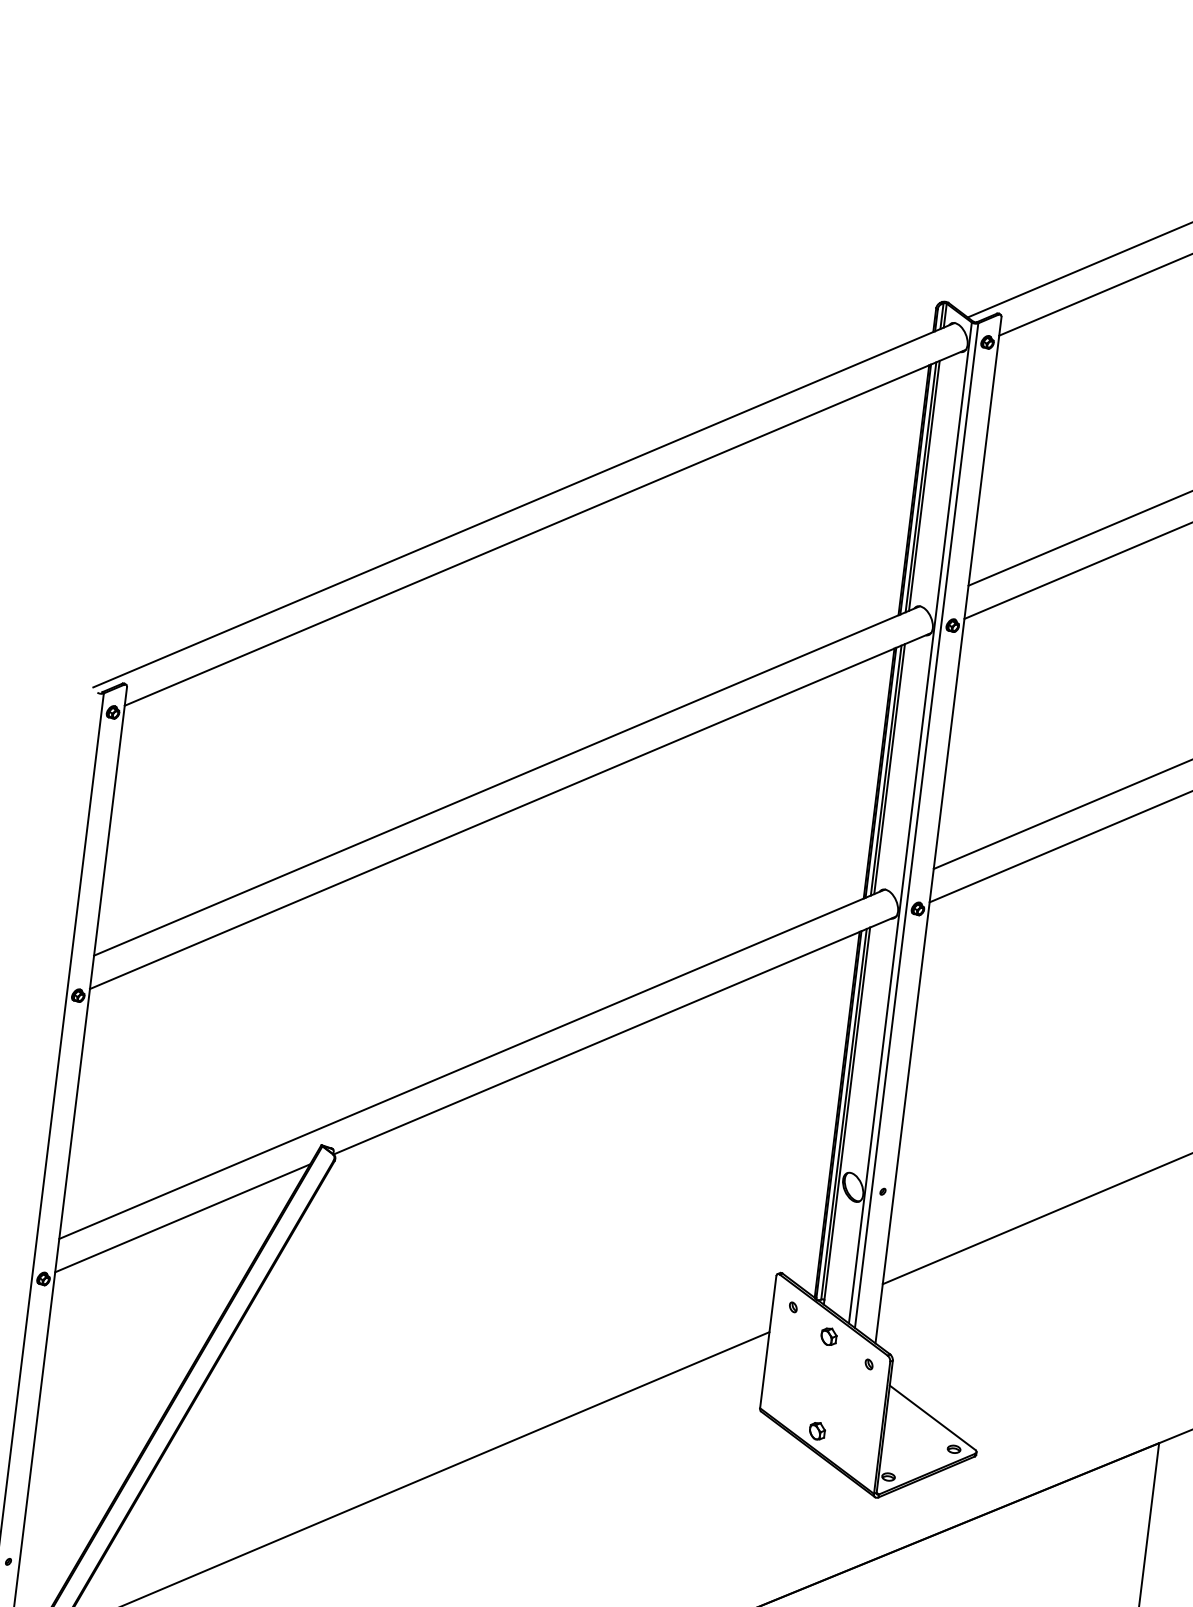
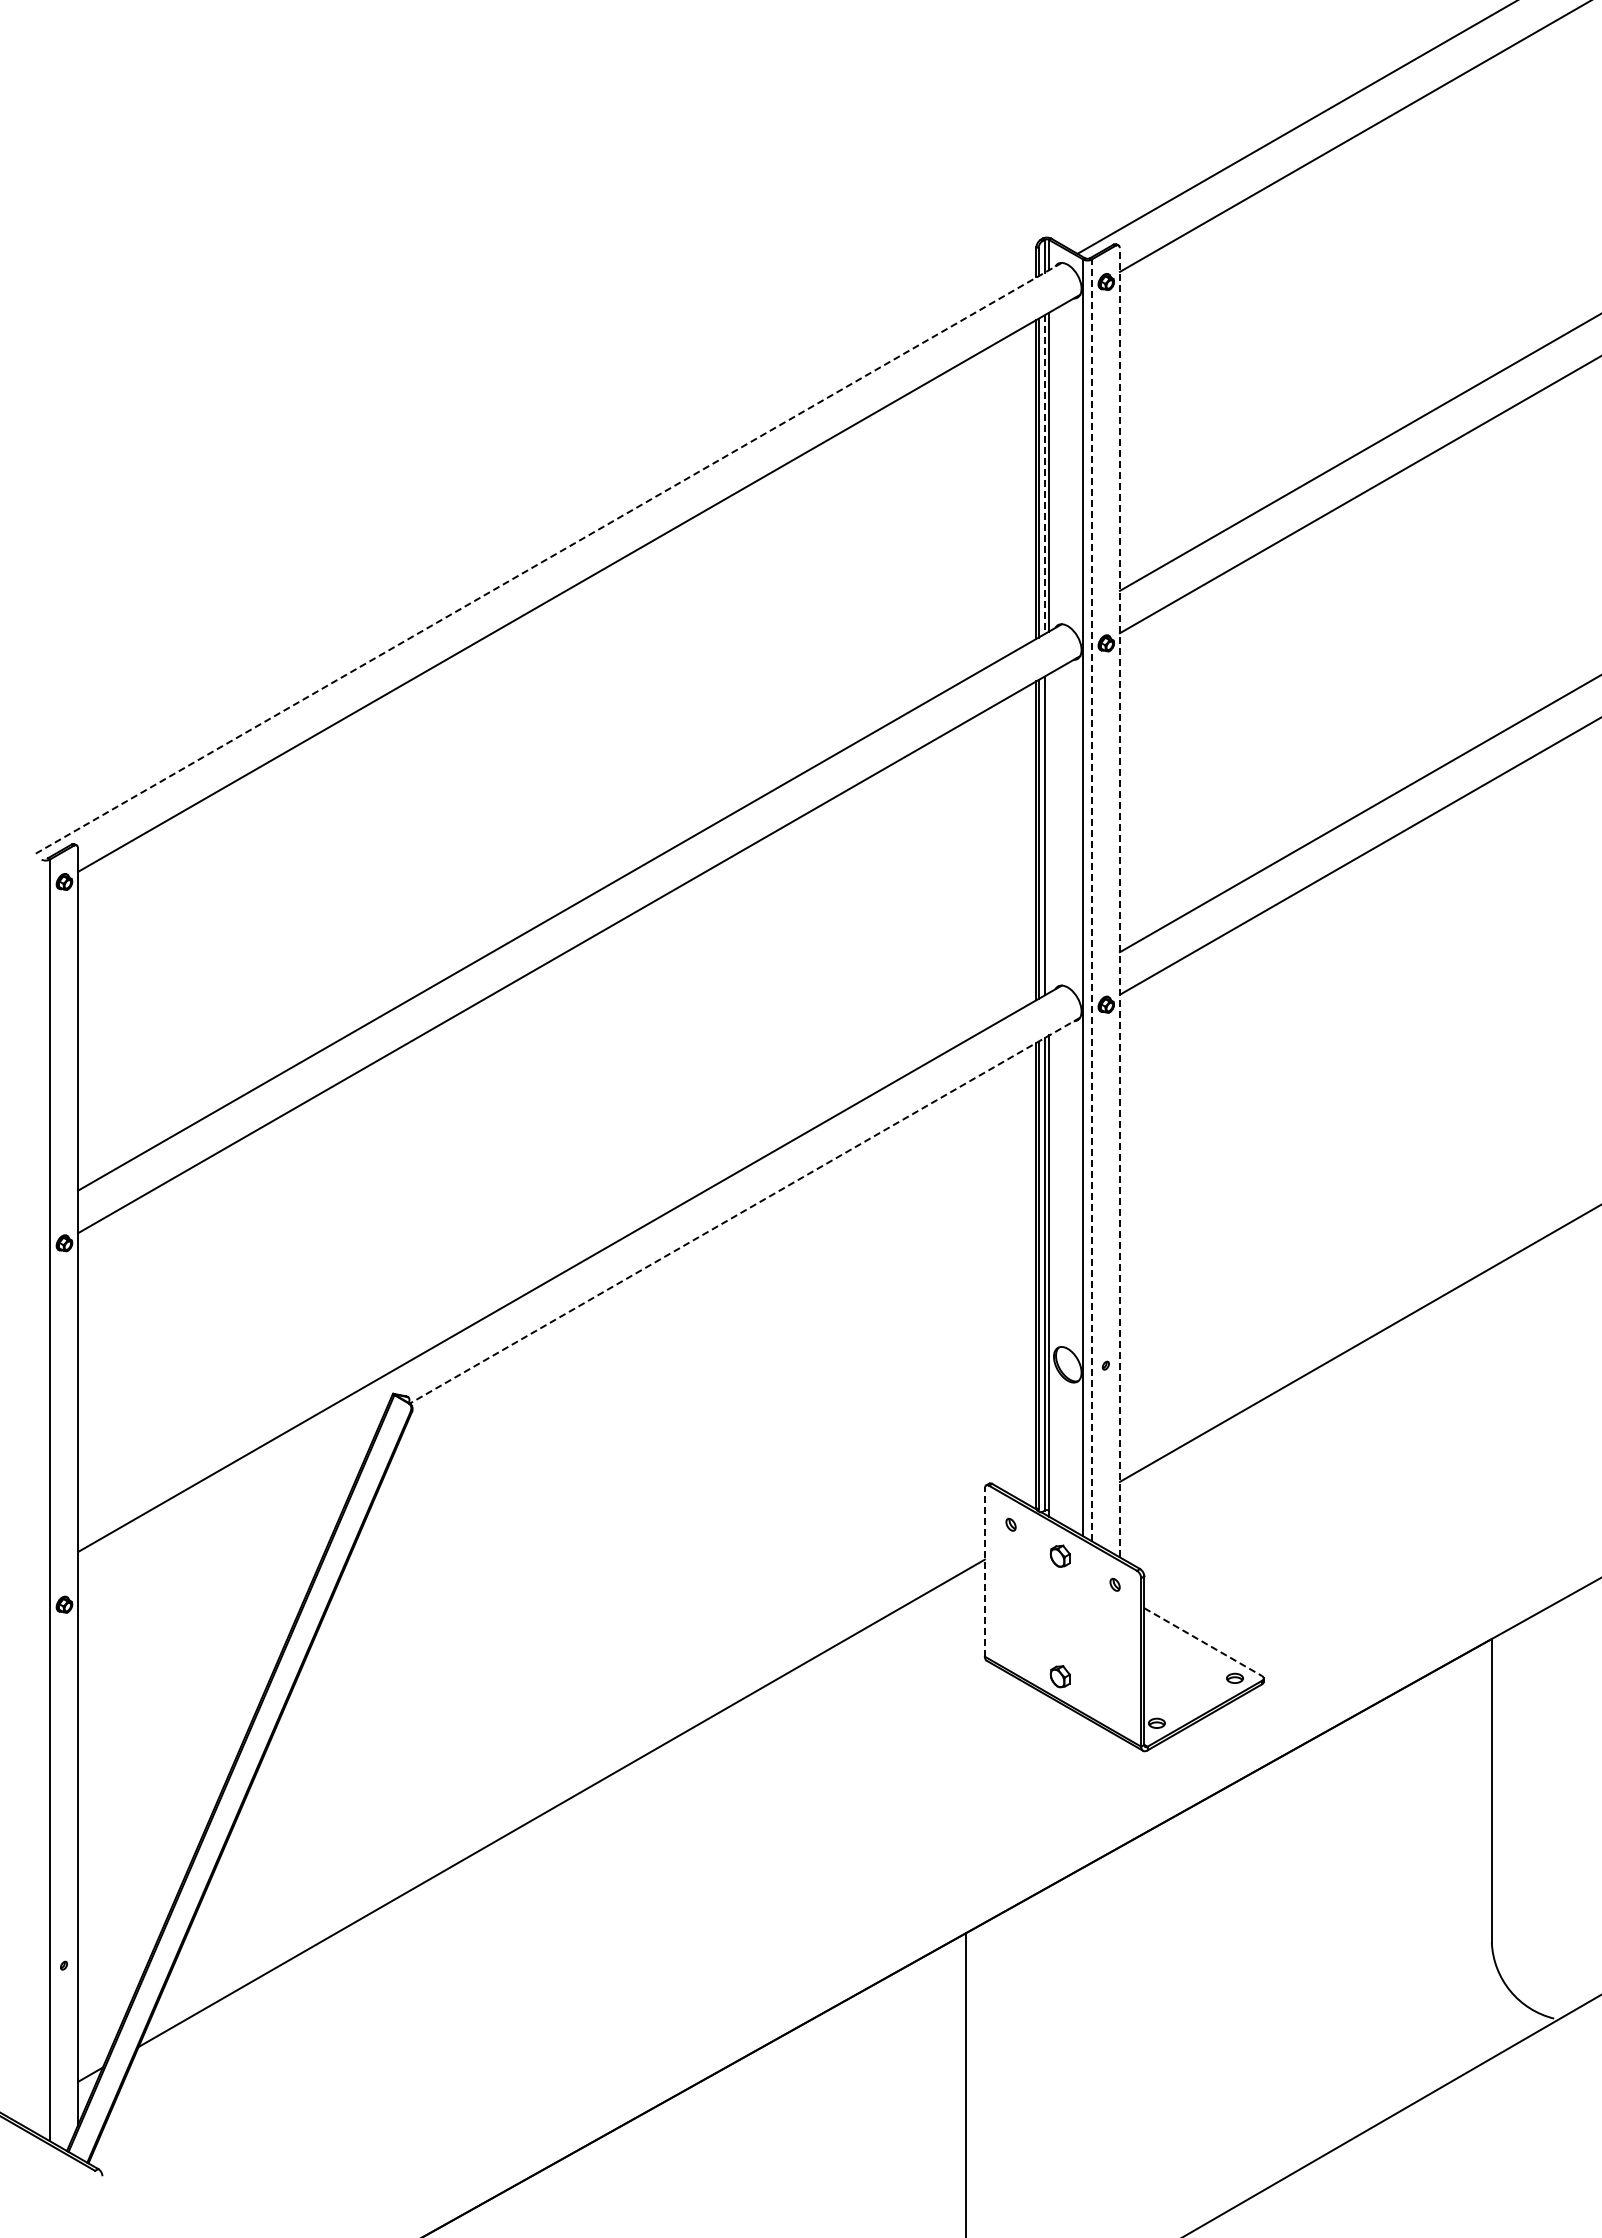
line: (920, 488) -> (1044, 475), solid -> dashed
line: (523, 505) -> (548, 558), solid -> dashed
line: (889, 769) -> (1049, 833), removed
line: (916, 825) -> (1091, 900), solid -> dashed
line: (938, 829) -> (1119, 902), solid -> dashed
line: (615, 1035) -> (745, 1210), solid -> dashed
line: (182, 1217) -> (229, 1506), removed
line: (768, 1341) -> (984, 1571), solid -> dashed
line: (932, 1418) -> (1203, 1642), solid -> dashed

